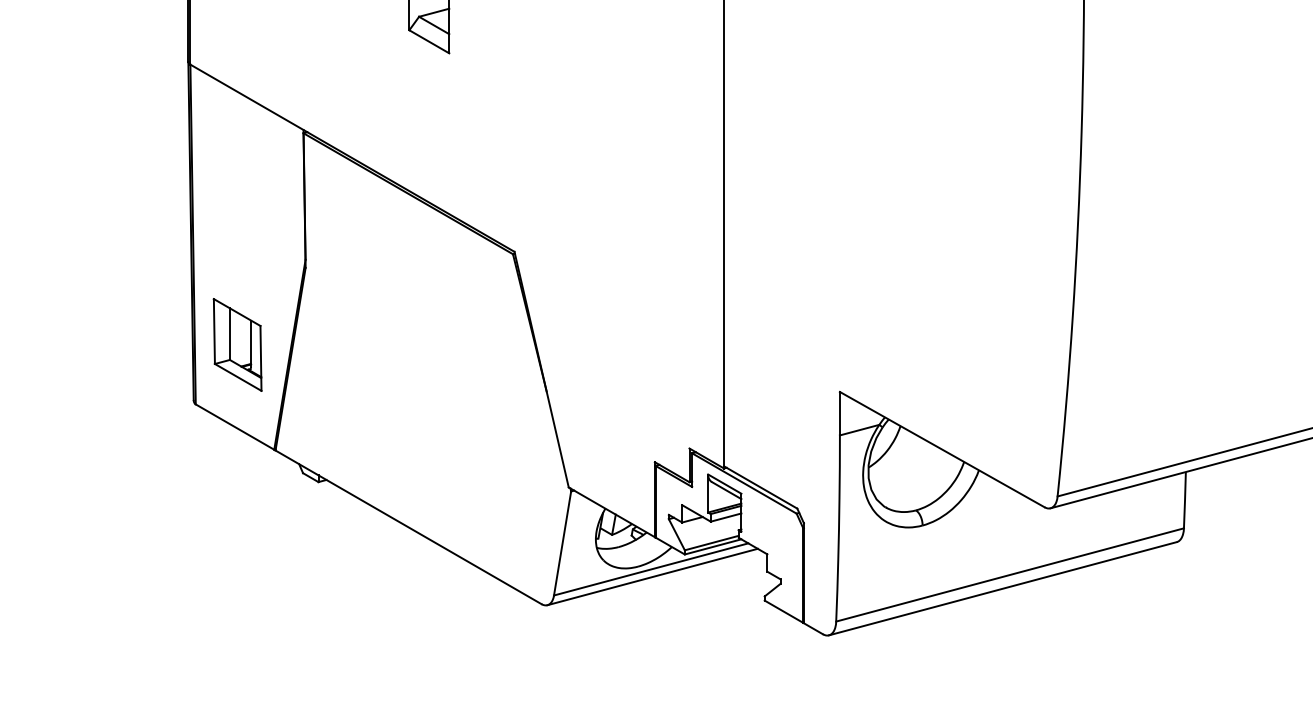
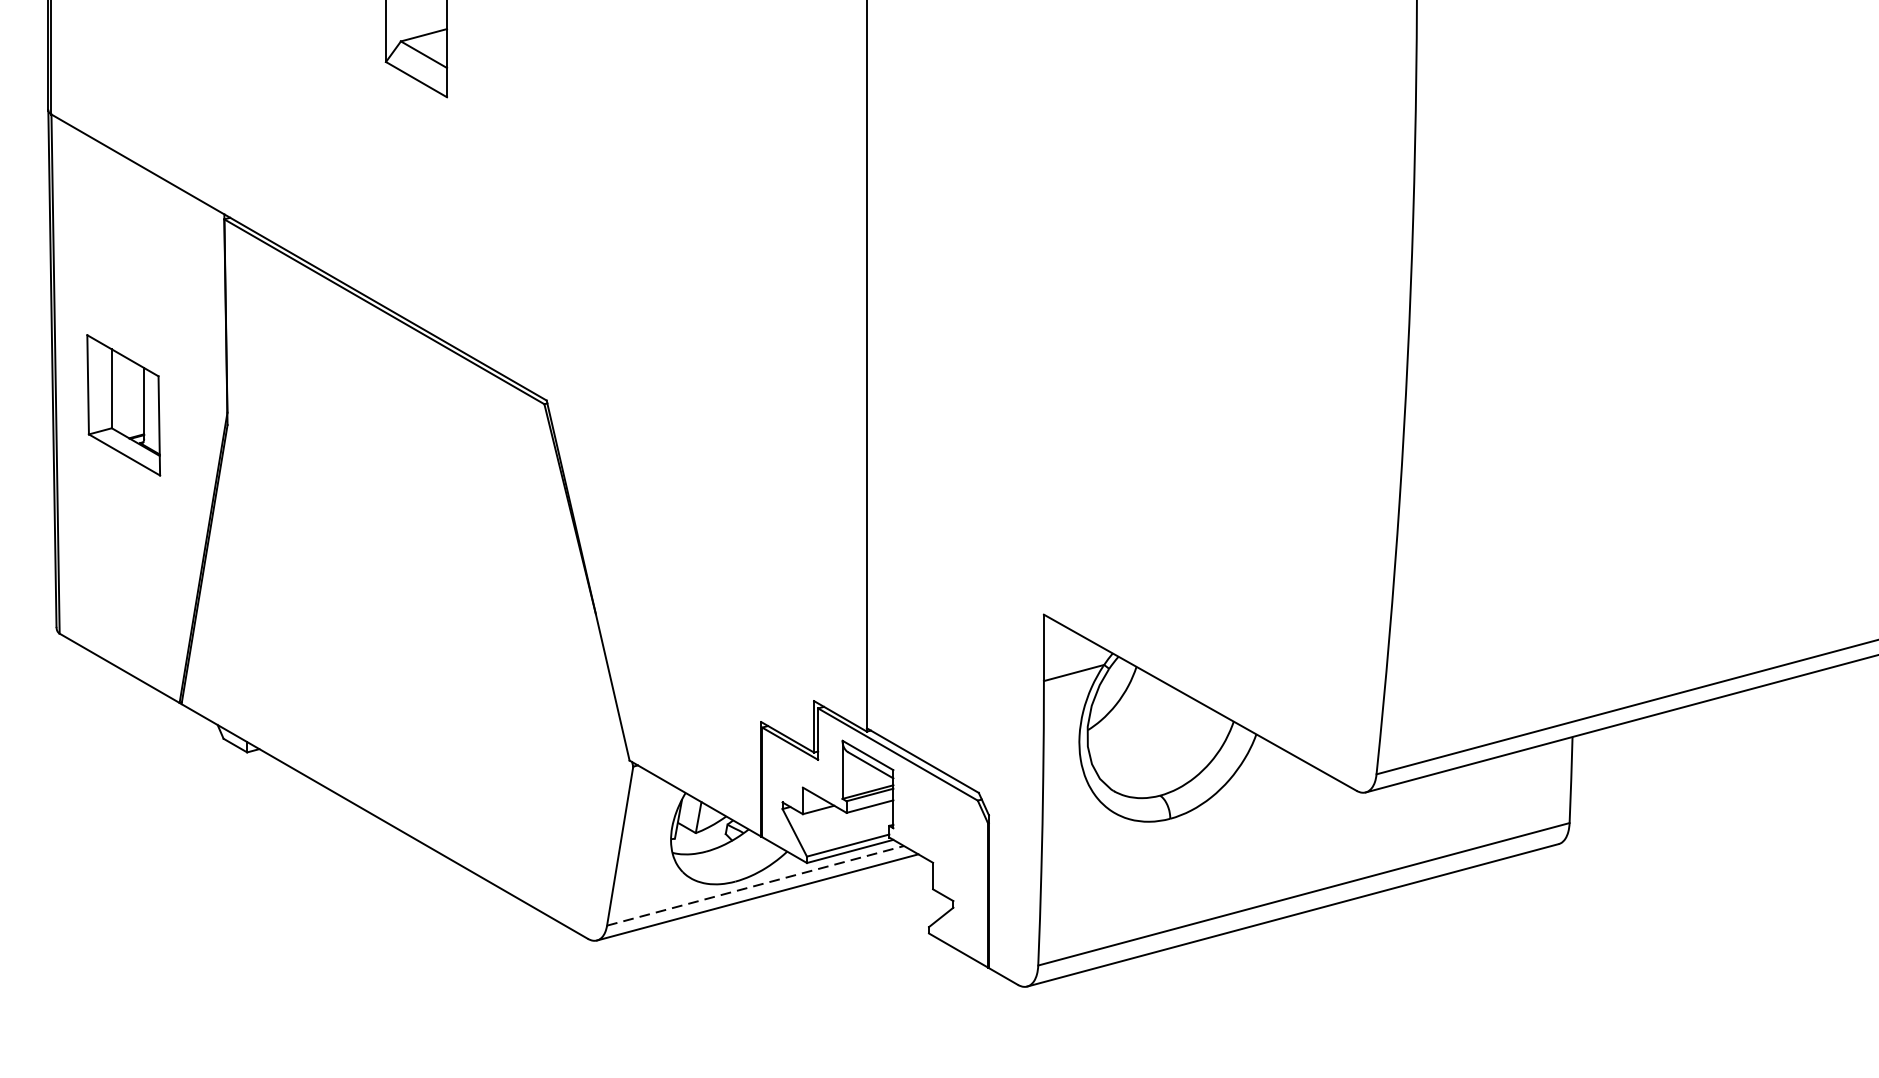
part: (237, 344) -> (123, 404), moved
line: (651, 569) -> (756, 885), solid -> dashed

